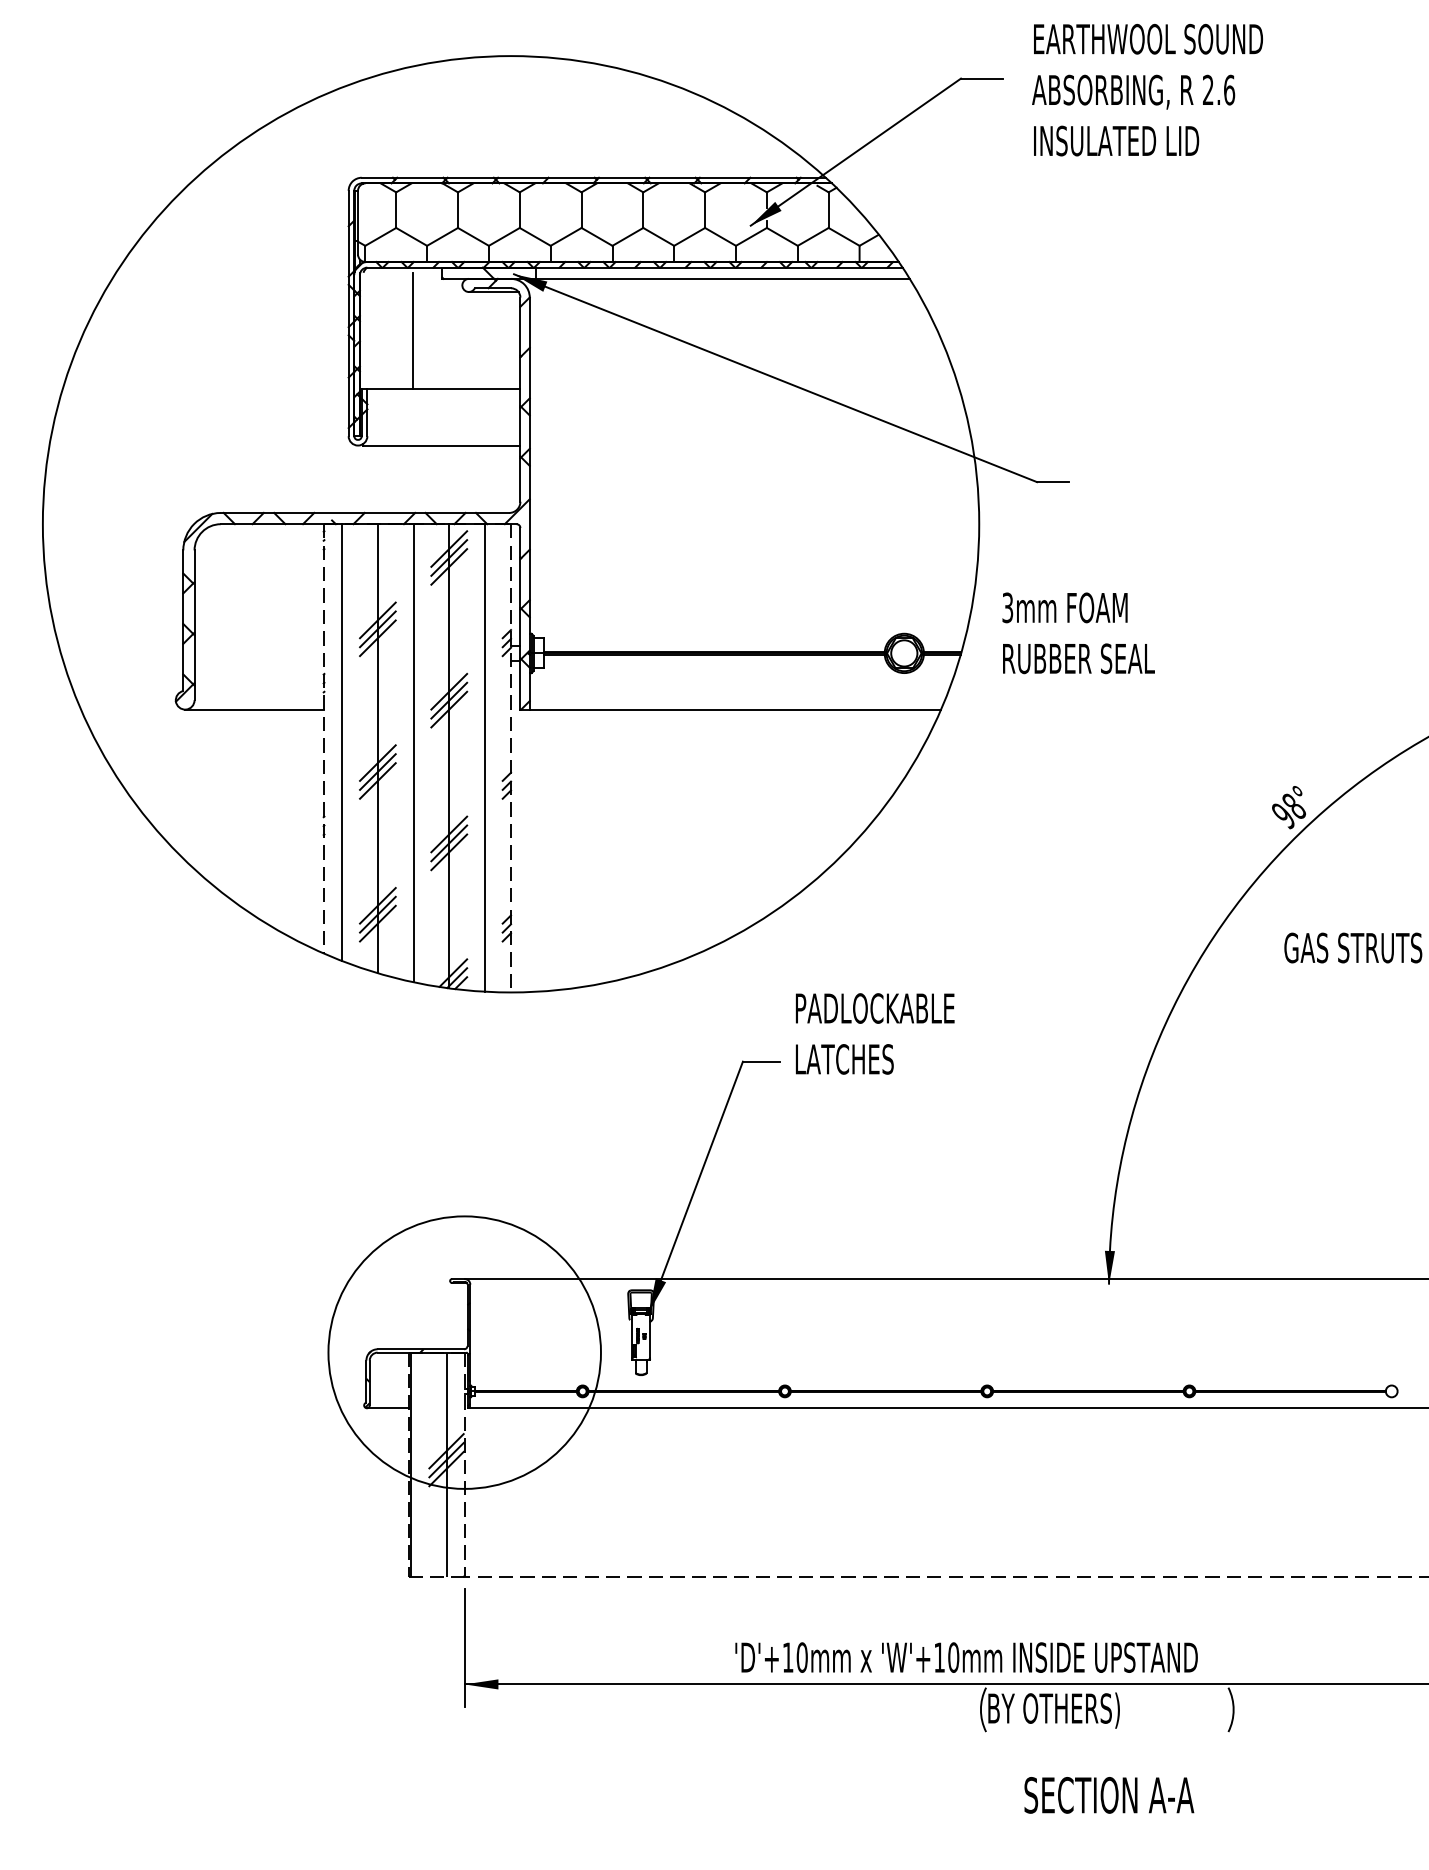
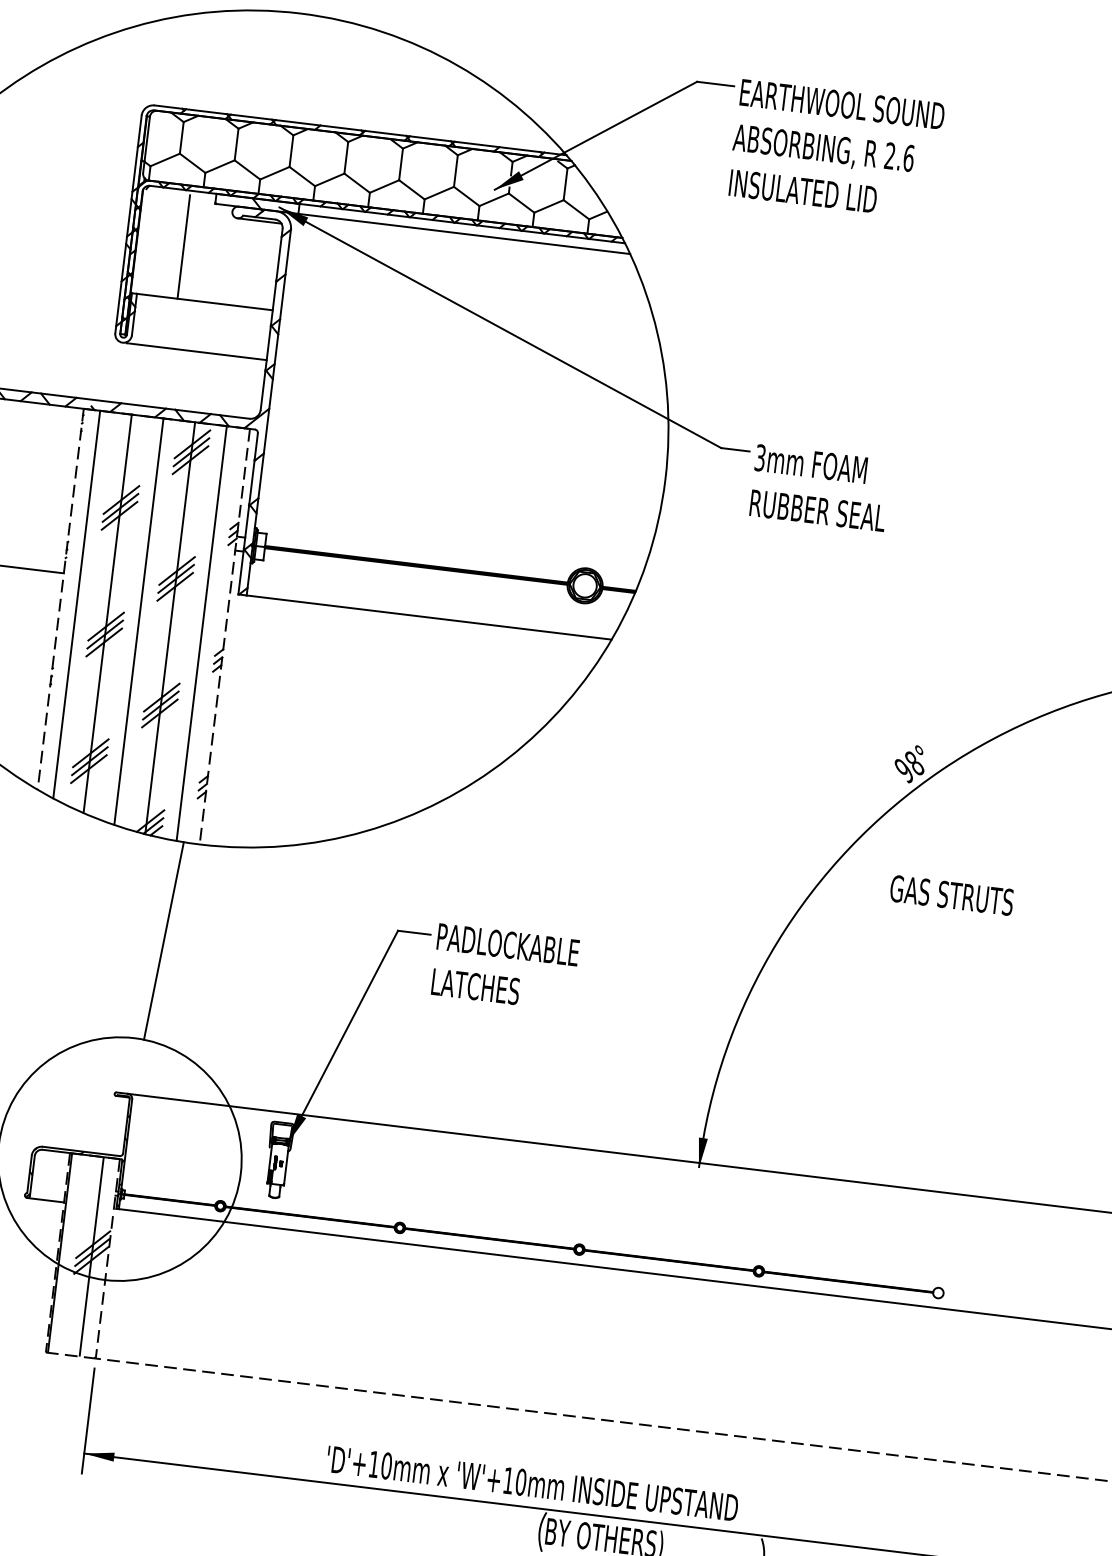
text: (1147, 89) -> (836, 148), moved
text: (1078, 633) -> (820, 488), moved
text: (875, 1033) -> (505, 967), moved
line: (484, 1104) -> (164, 941), added

